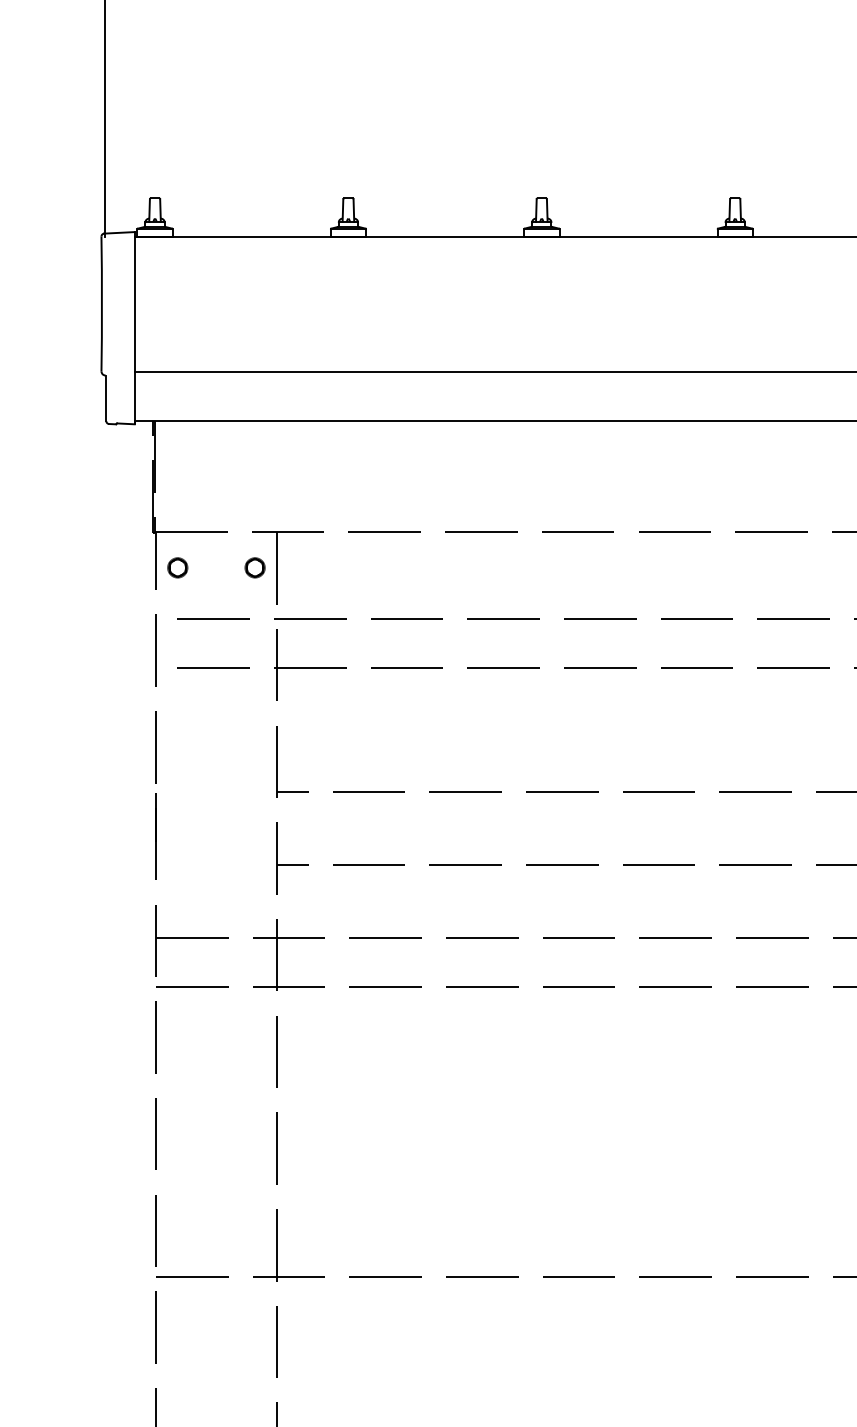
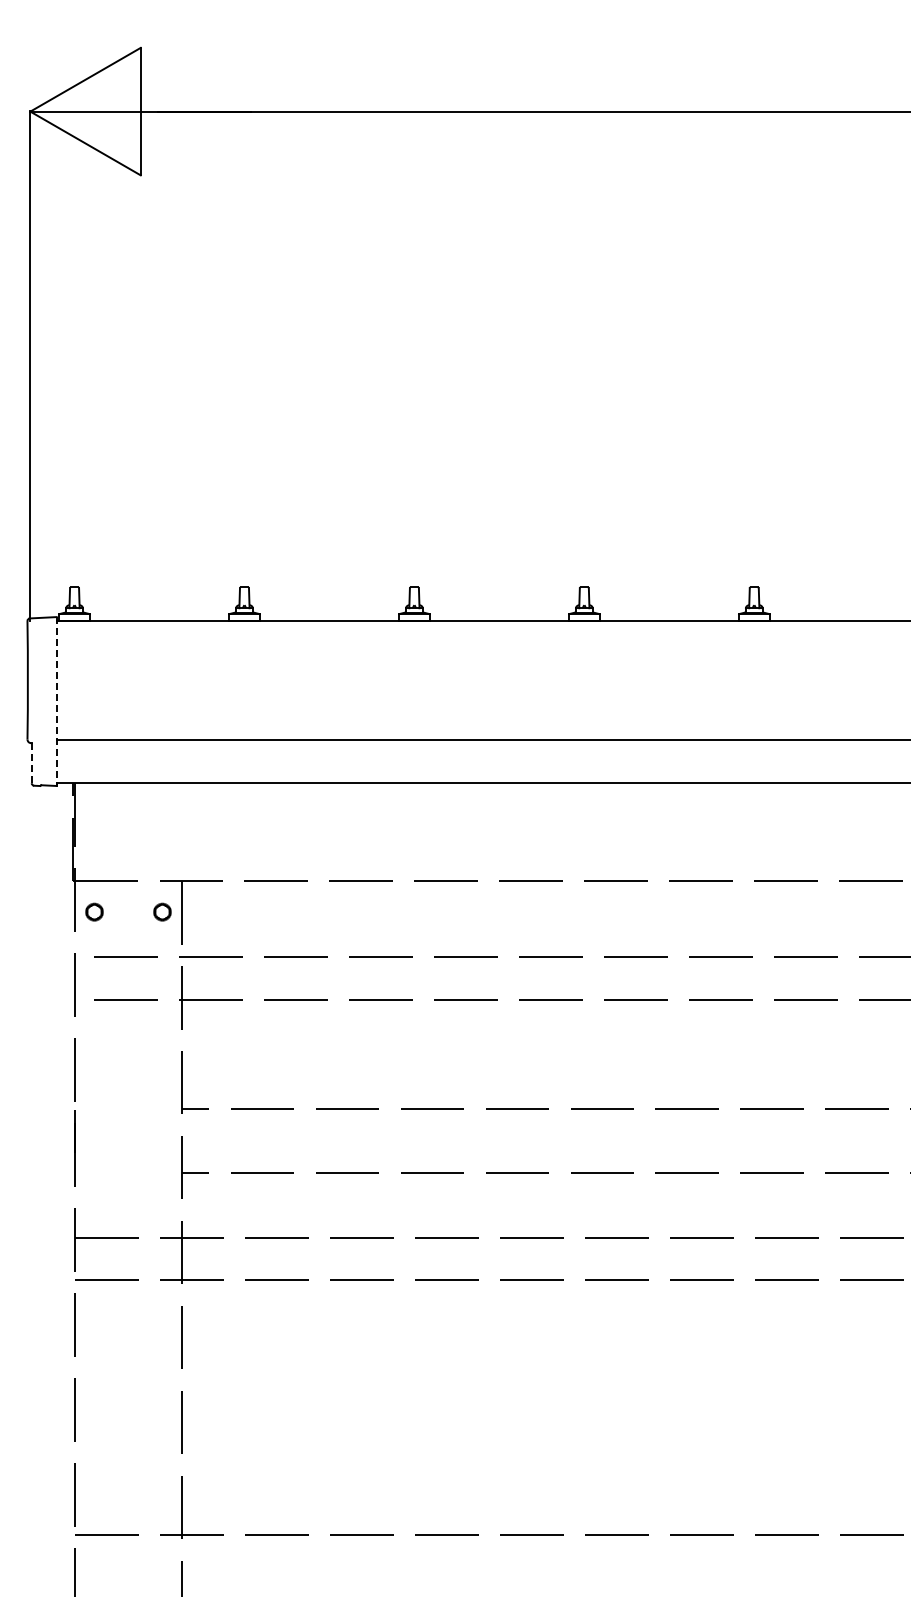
line: (134, 328) -> (56, 701), solid -> dashed
line: (106, 397) -> (31, 762), solid -> dashed

